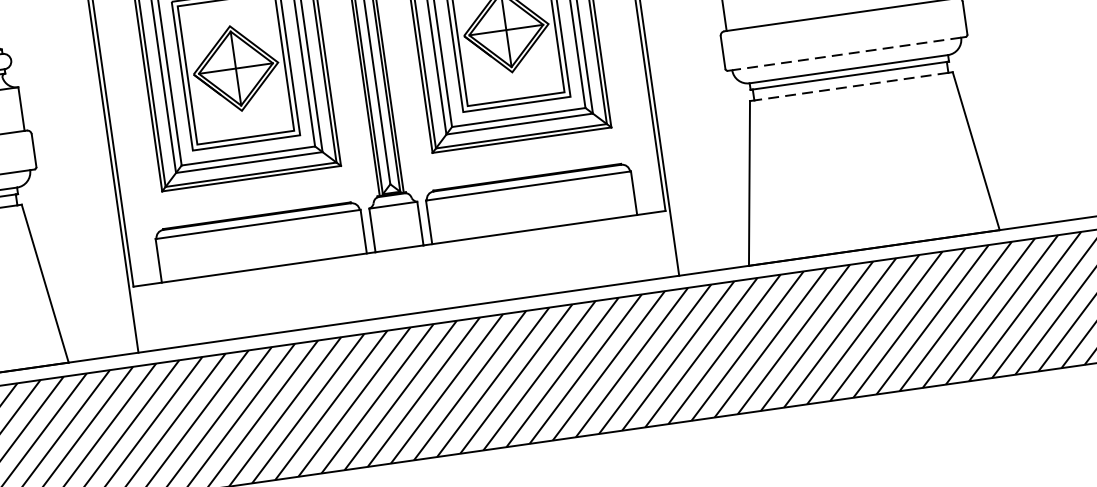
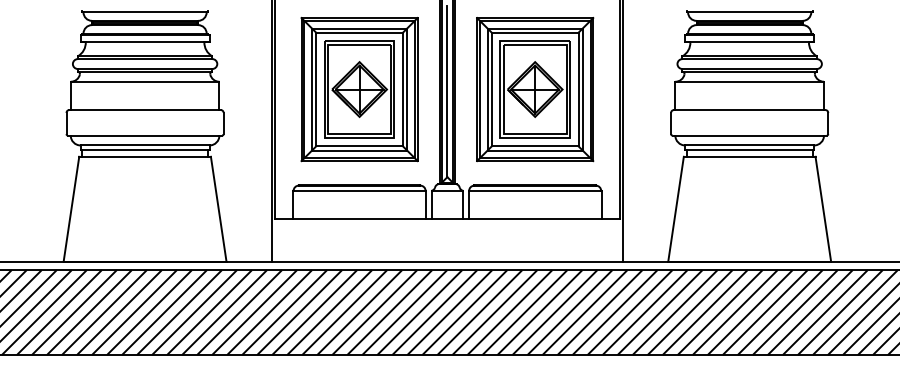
line: (846, 53) -> (749, 135), dashed -> solid
line: (851, 86) -> (749, 156), dashed -> solid

